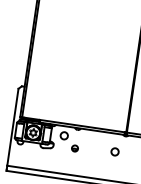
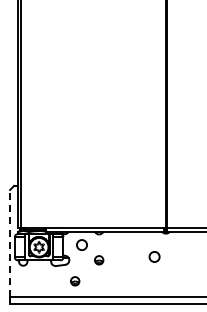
line: (13, 127) -> (10, 243), solid -> dashed
part: (55, 161) -> (75, 281), added

